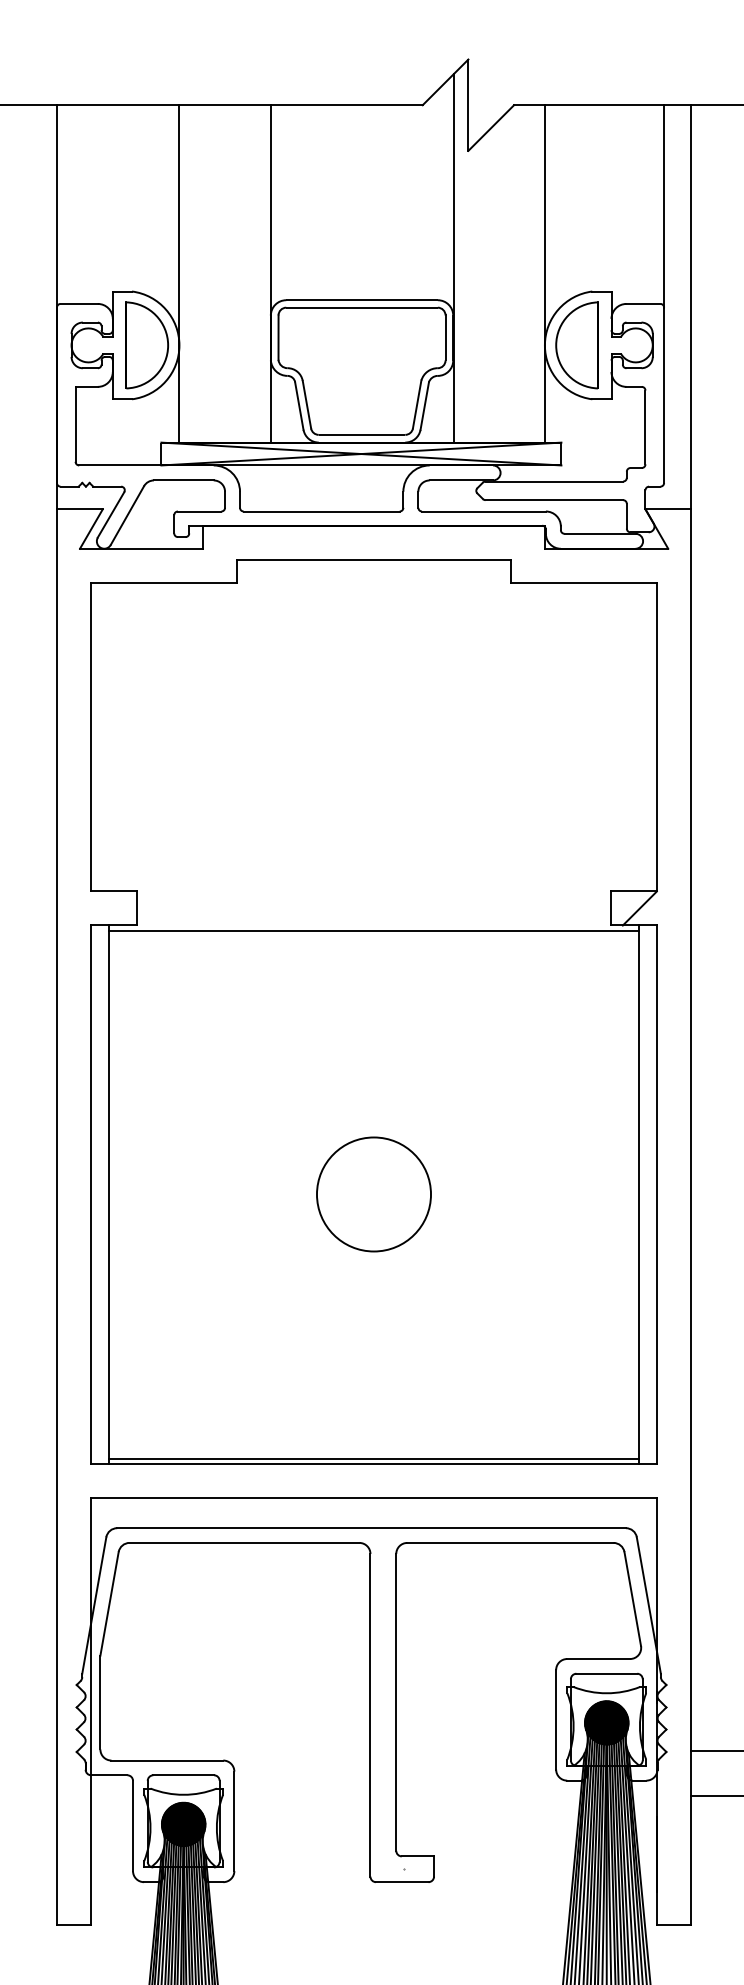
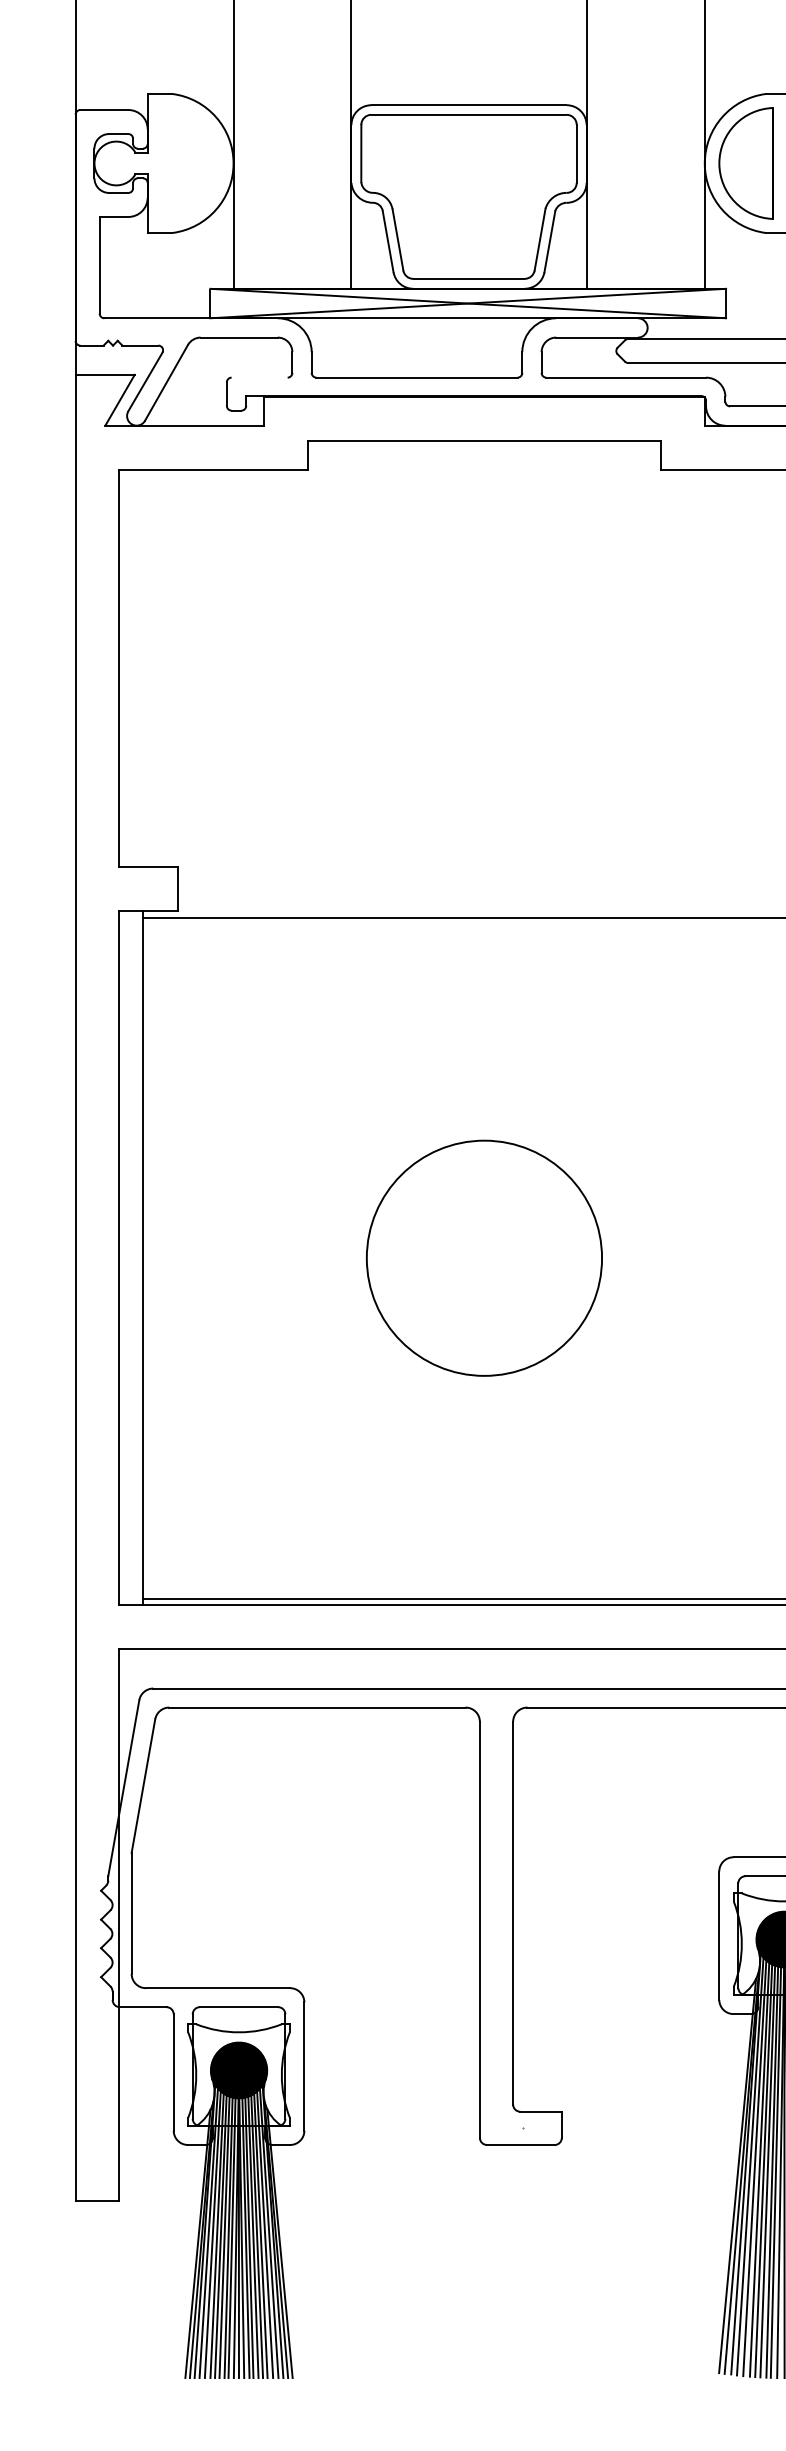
part: (146, 345) -> (191, 163), removed
line: (199, 511) -> (259, 377), removed
circle: (373, 1194) -> (483, 1258), size x1.6

